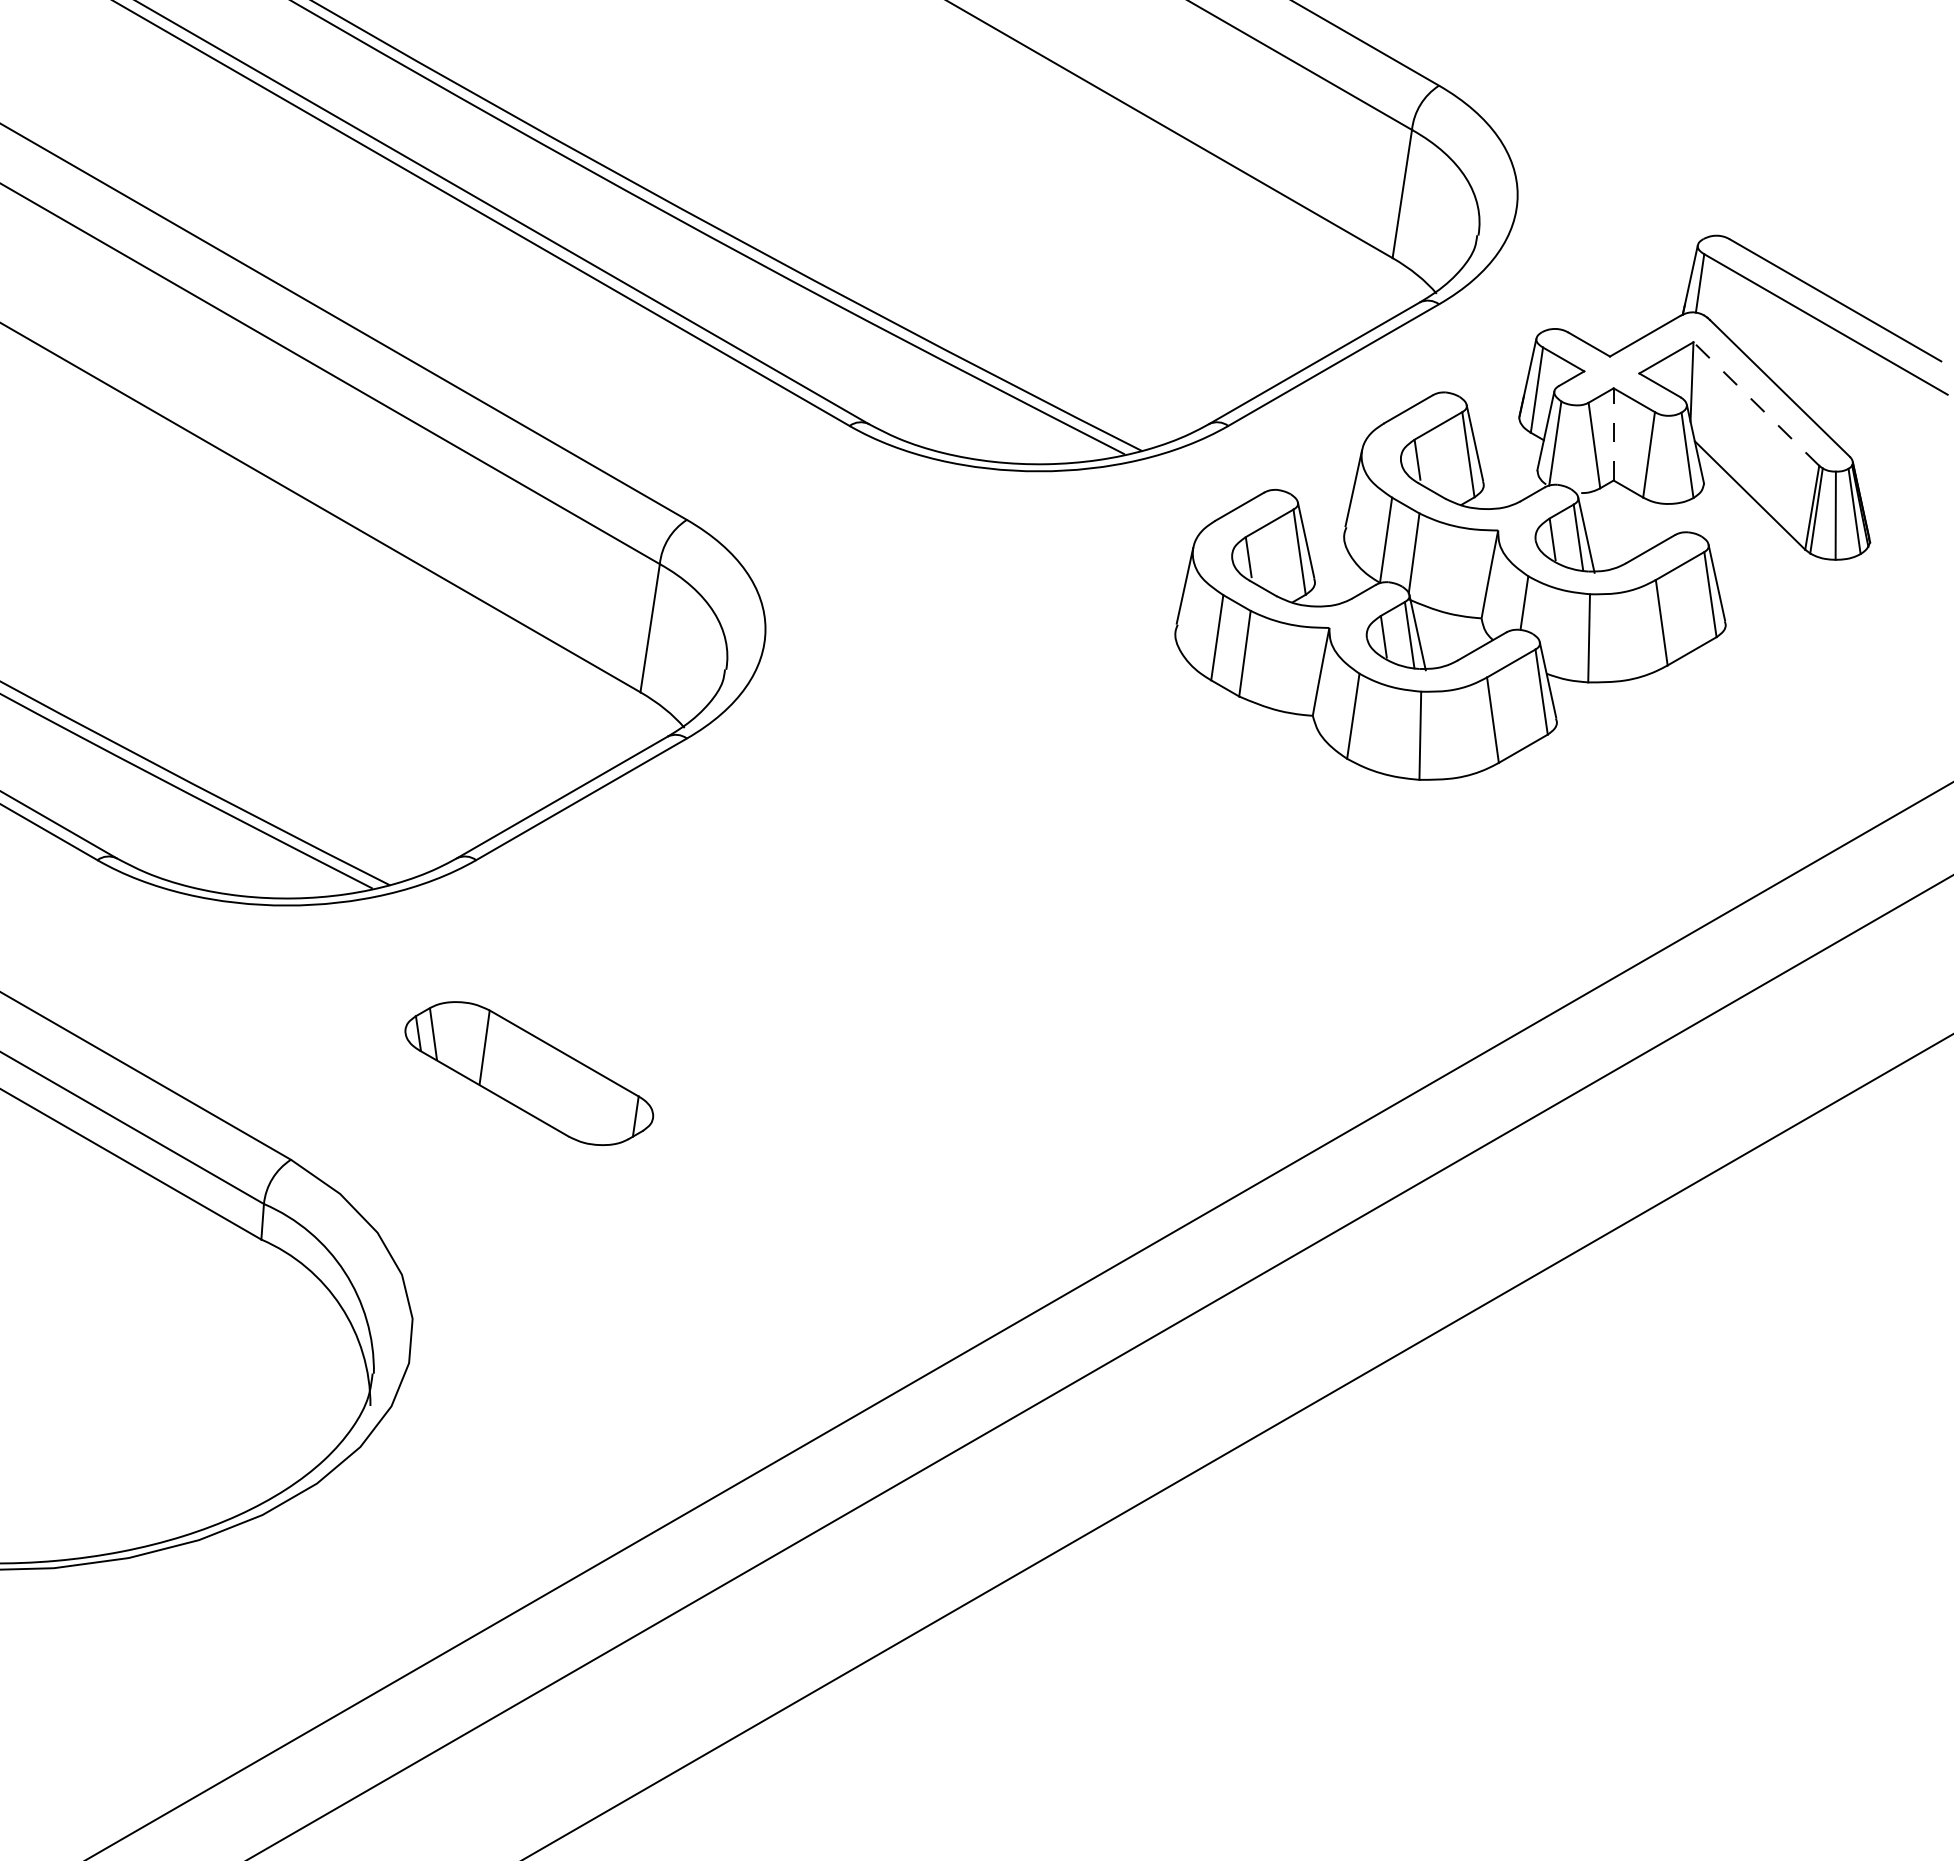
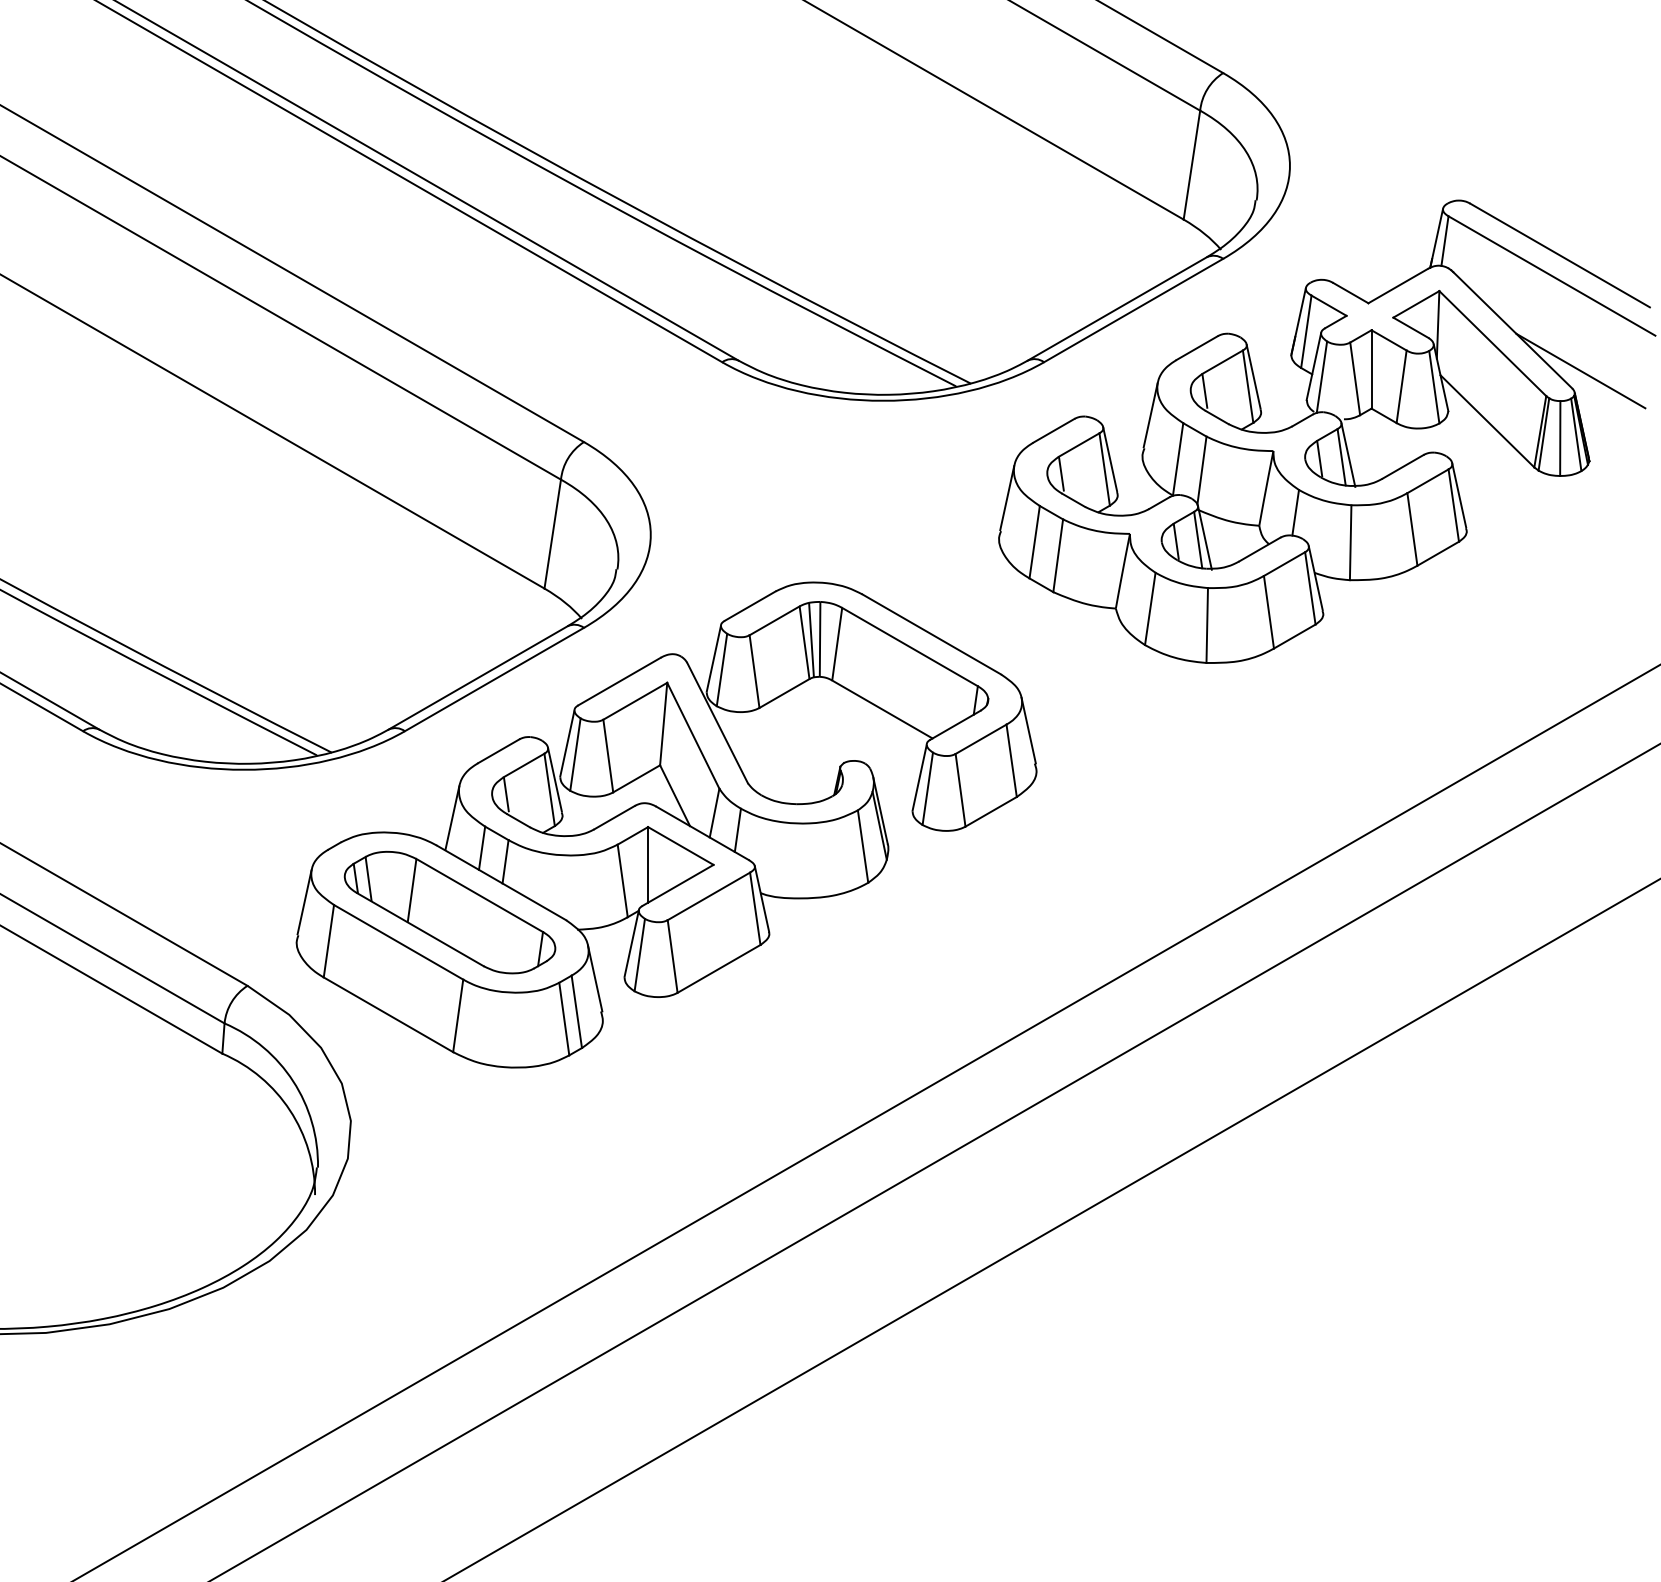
line: (1756, 403) -> (1492, 343), dashed -> solid
line: (1613, 433) -> (1371, 368), dashed -> solid
line: (1859, 436) -> (1580, 371), added
part: (783, 970) -> (666, 824), added

